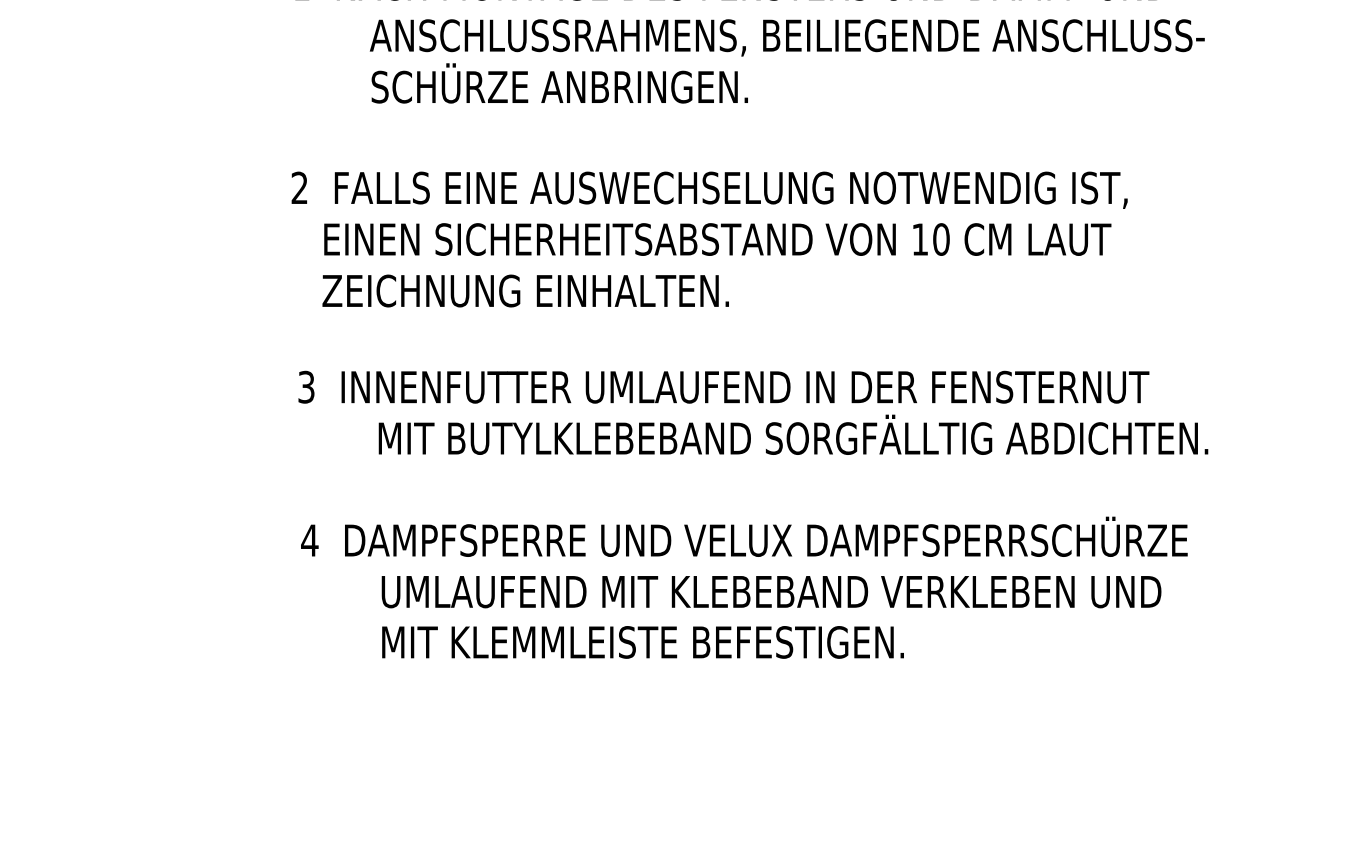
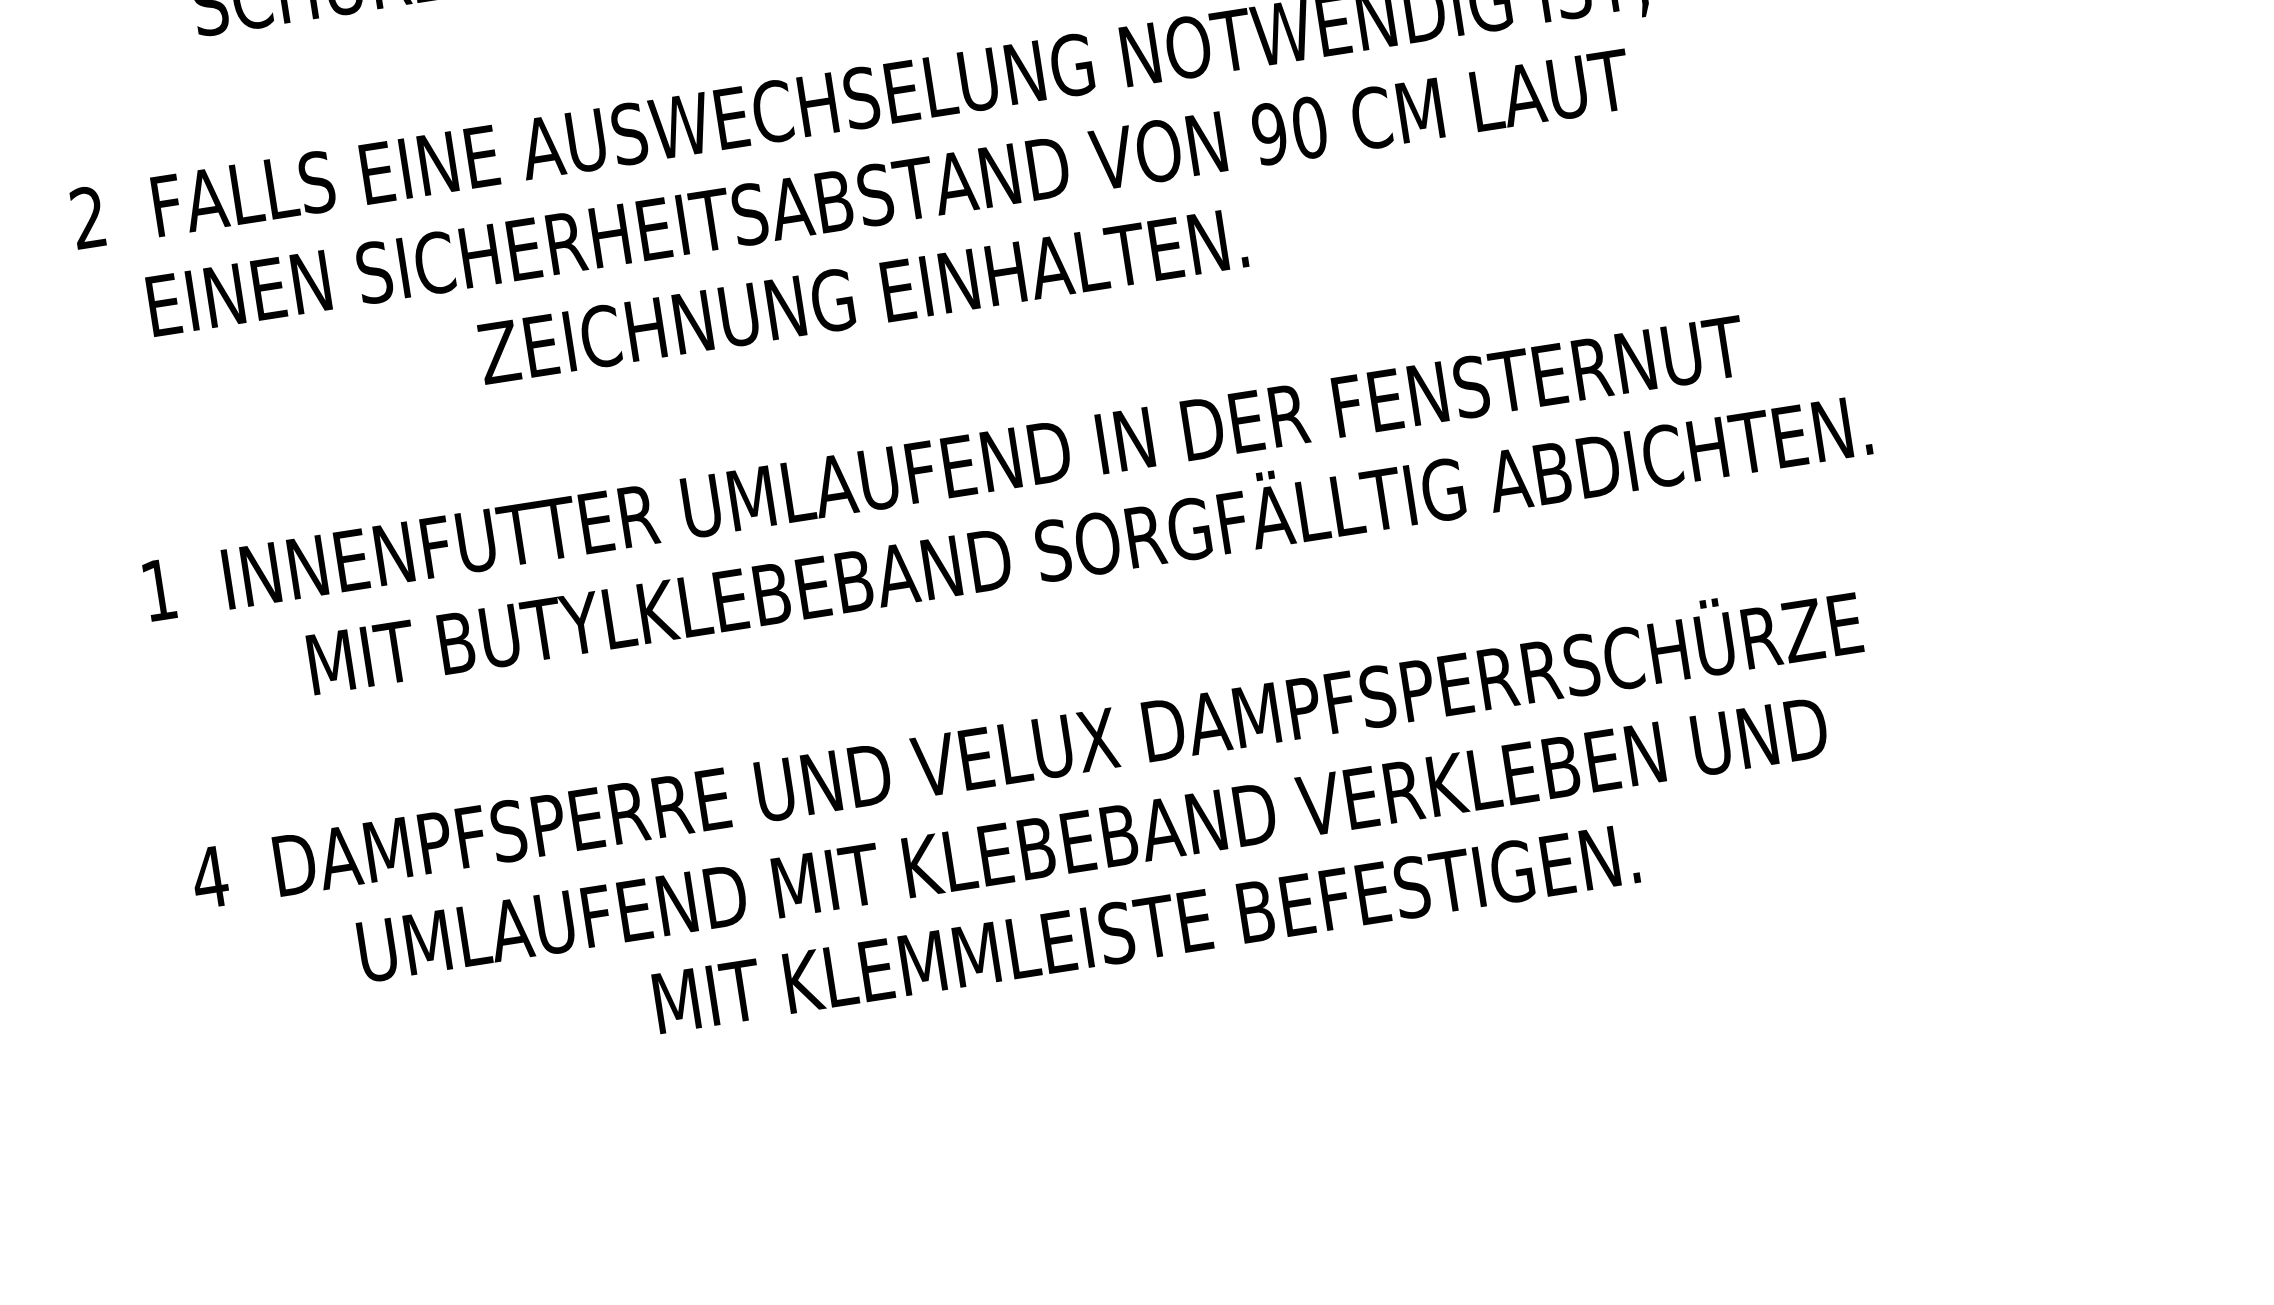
text: (919, 239) -> (1268, 134), 10 -> 90
text: (525, 290) -> (862, 295), moved
text: (306, 386) -> (158, 588), 3 -> 1
text: (642, 642) -> (1145, 928), moved

